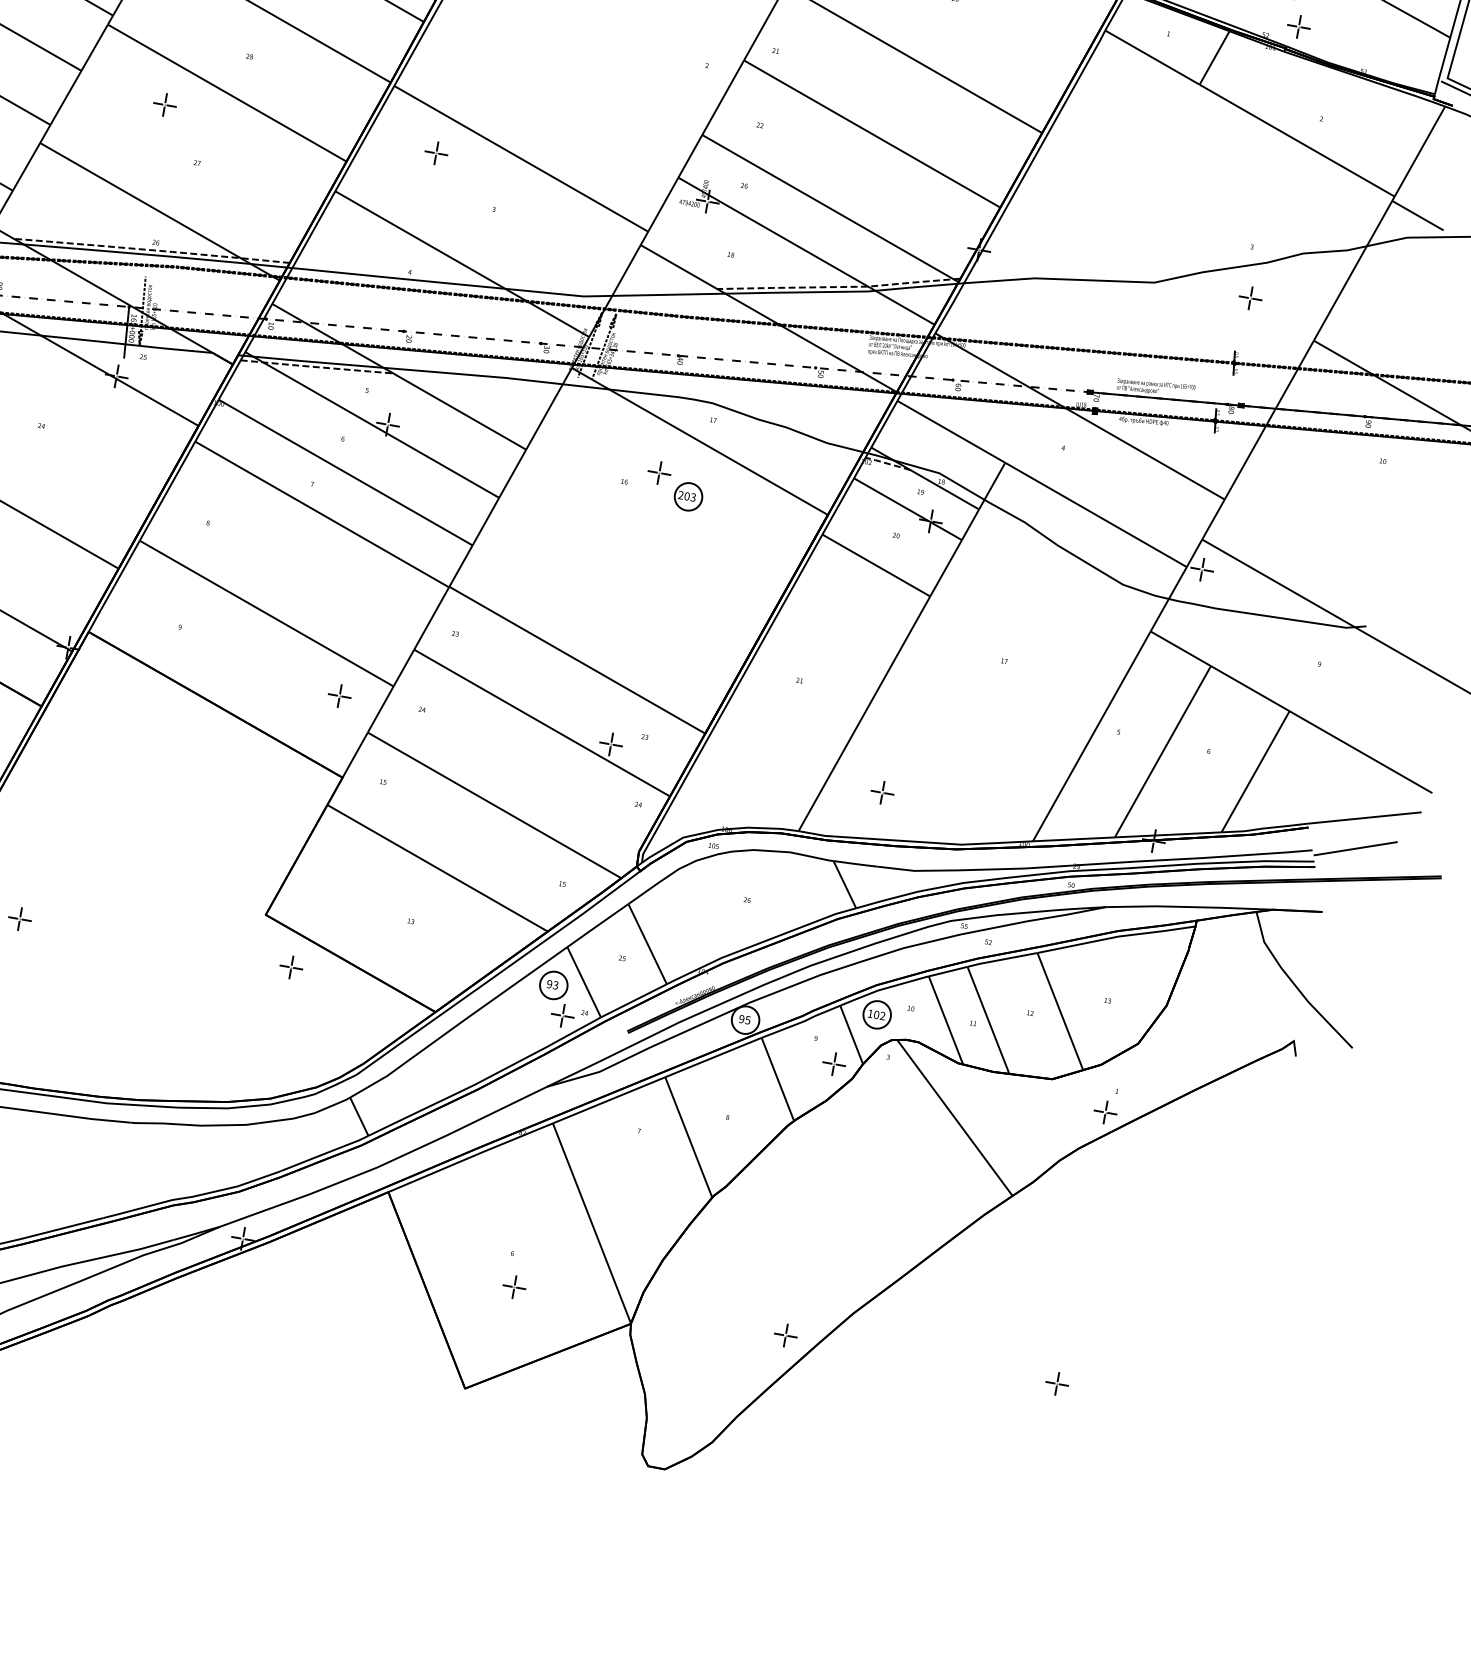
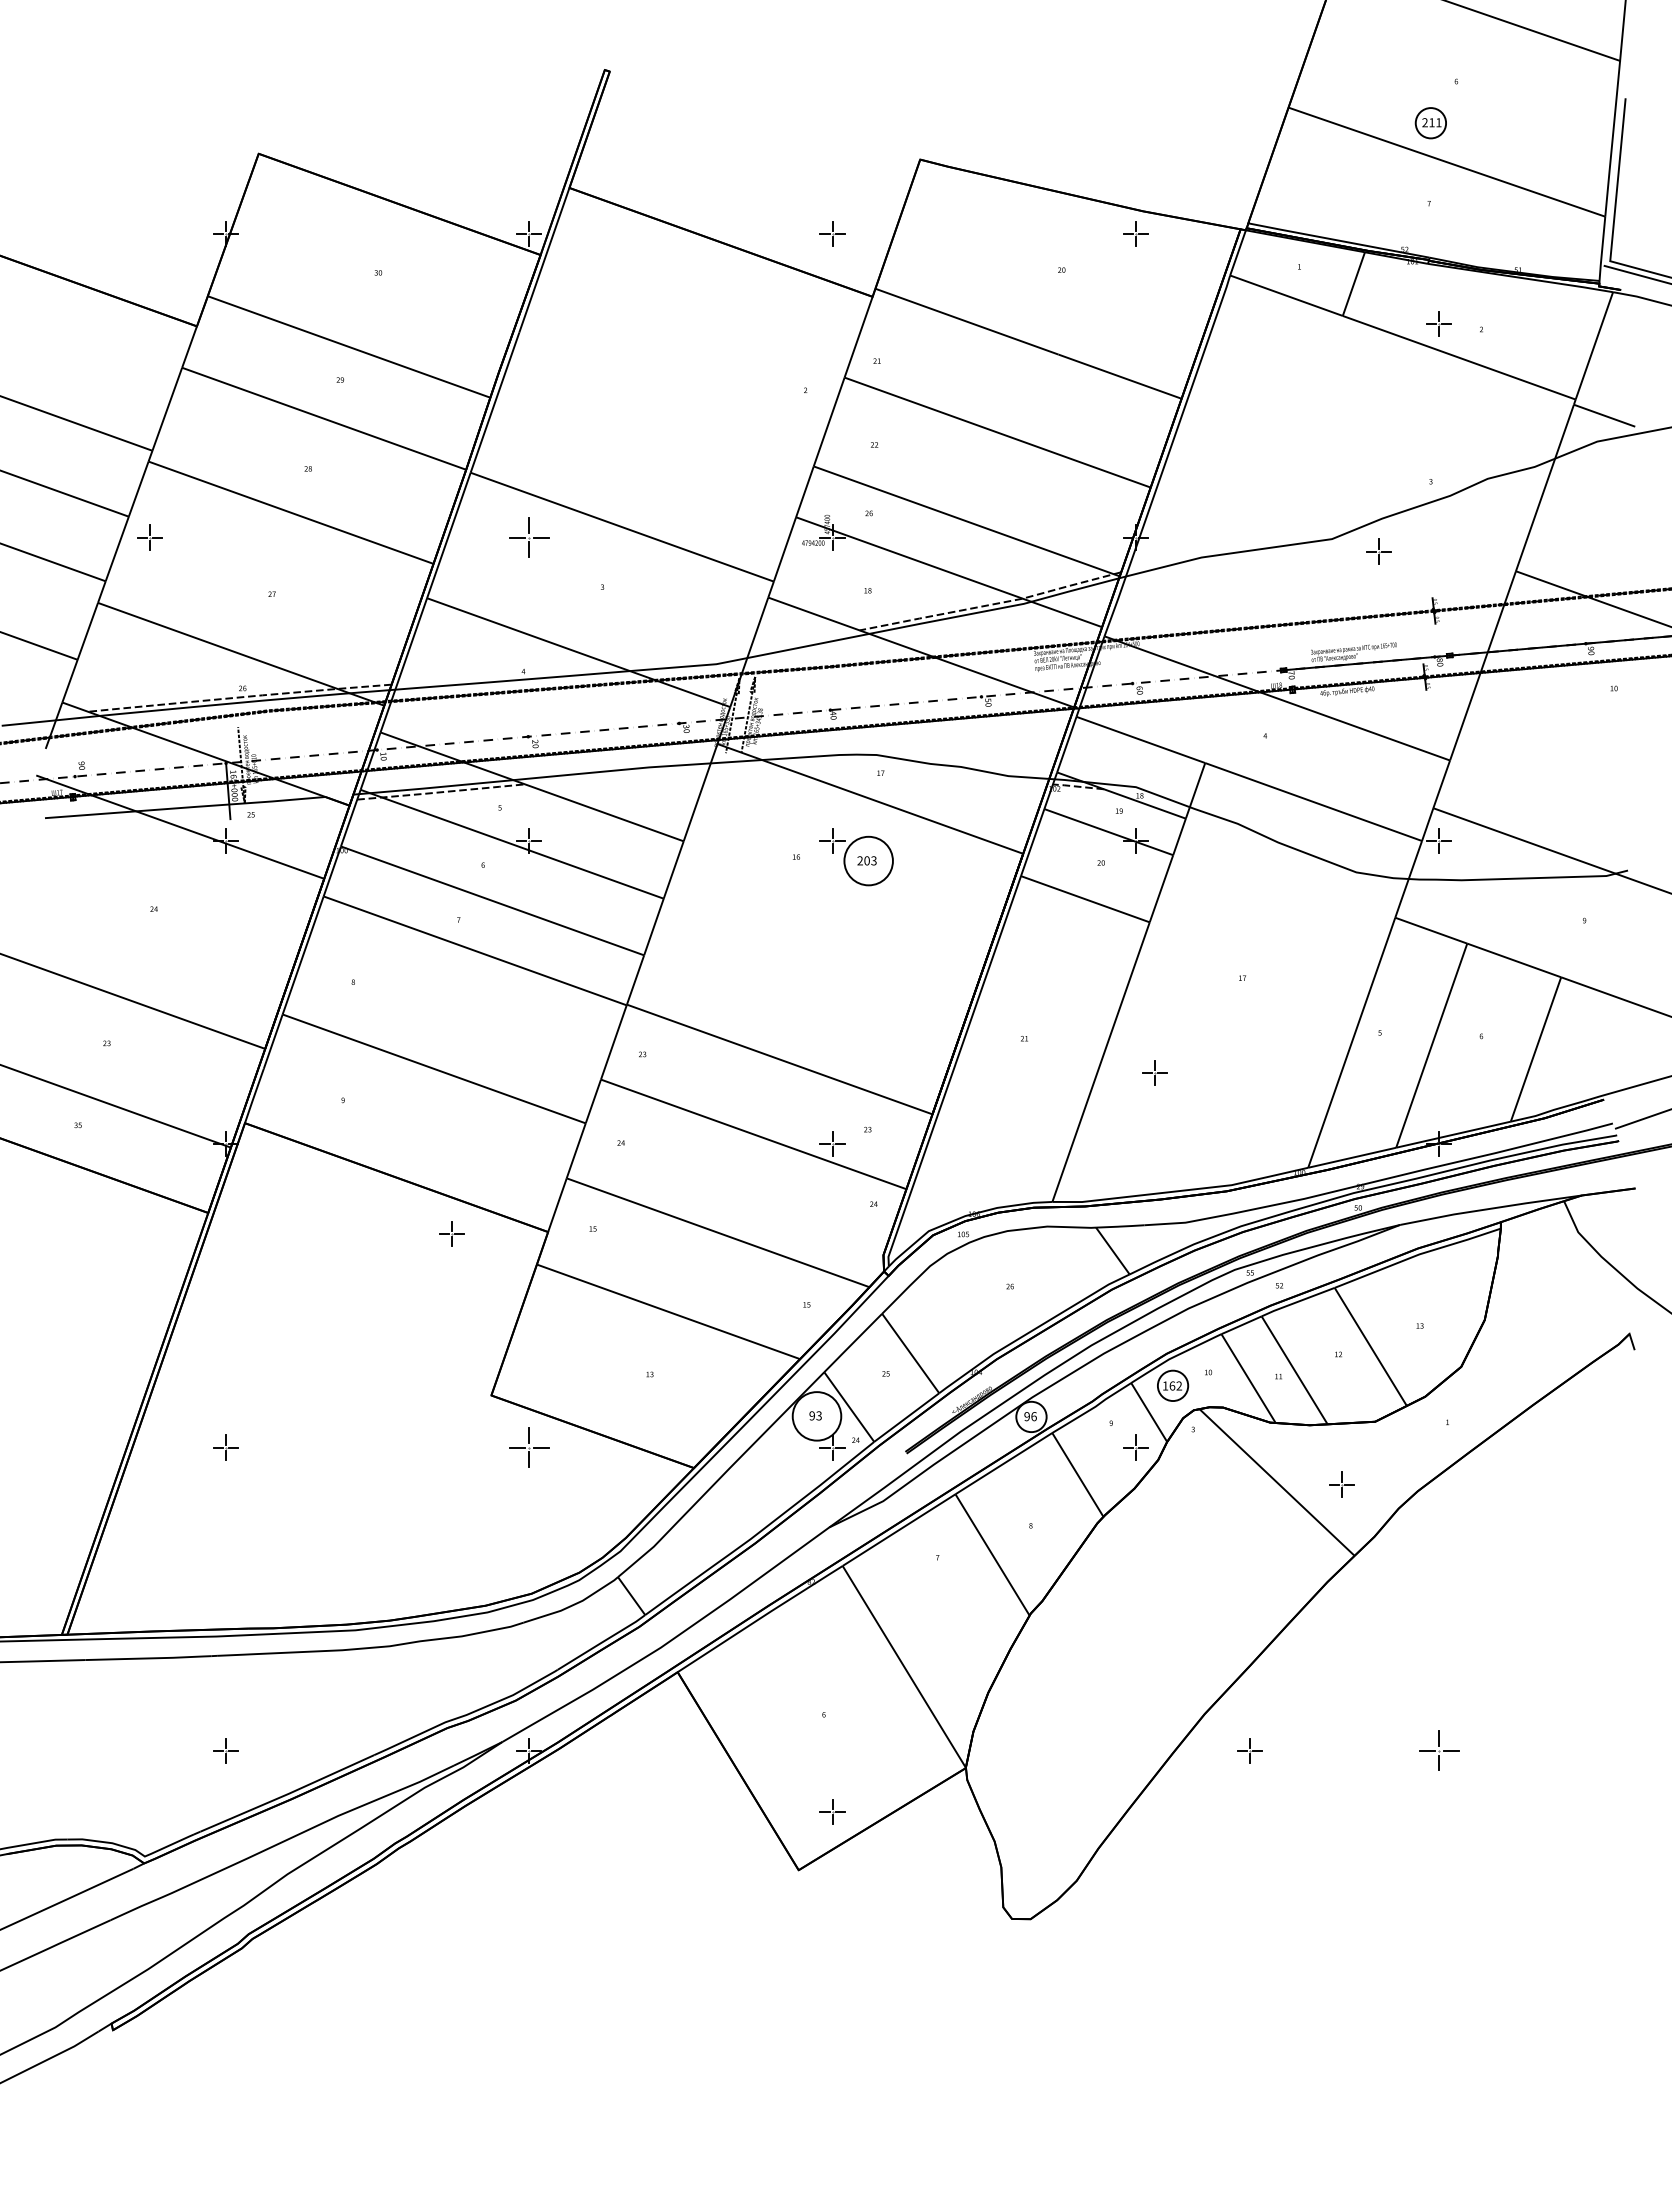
part: (1298, 26) -> (1438, 323), moved
part: (164, 104) -> (149, 537), moved
part: (435, 153) -> (528, 537), size x1.6
part: (1249, 298) -> (1378, 551), moved
circle: (688, 496) -> (868, 860), size x1.6
part: (339, 695) -> (451, 1233), moved
part: (882, 792) -> (1154, 1072), moved
part: (290, 967) -> (528, 1447), size x1.6
circle: (553, 985) -> (816, 1416), size x1.6
text: (876, 1014) -> (1172, 1385), 102 -> 162
text: (747, 1020) -> (1033, 1416), 95 -> 96
part: (1104, 1112) -> (1341, 1484), moved
part: (514, 1286) -> (832, 1811), moved
part: (785, 1335) -> (1249, 1750), moved
part: (1056, 1383) -> (1438, 1750), size x1.6

